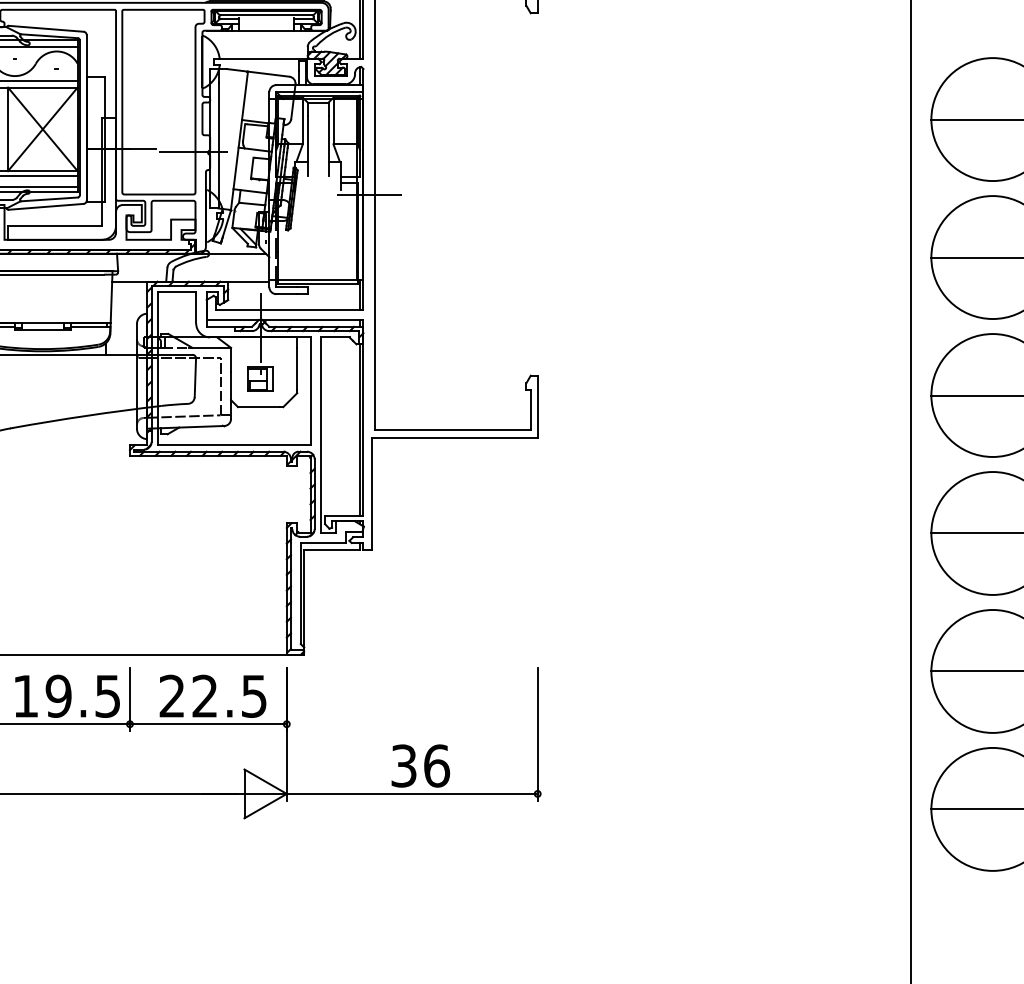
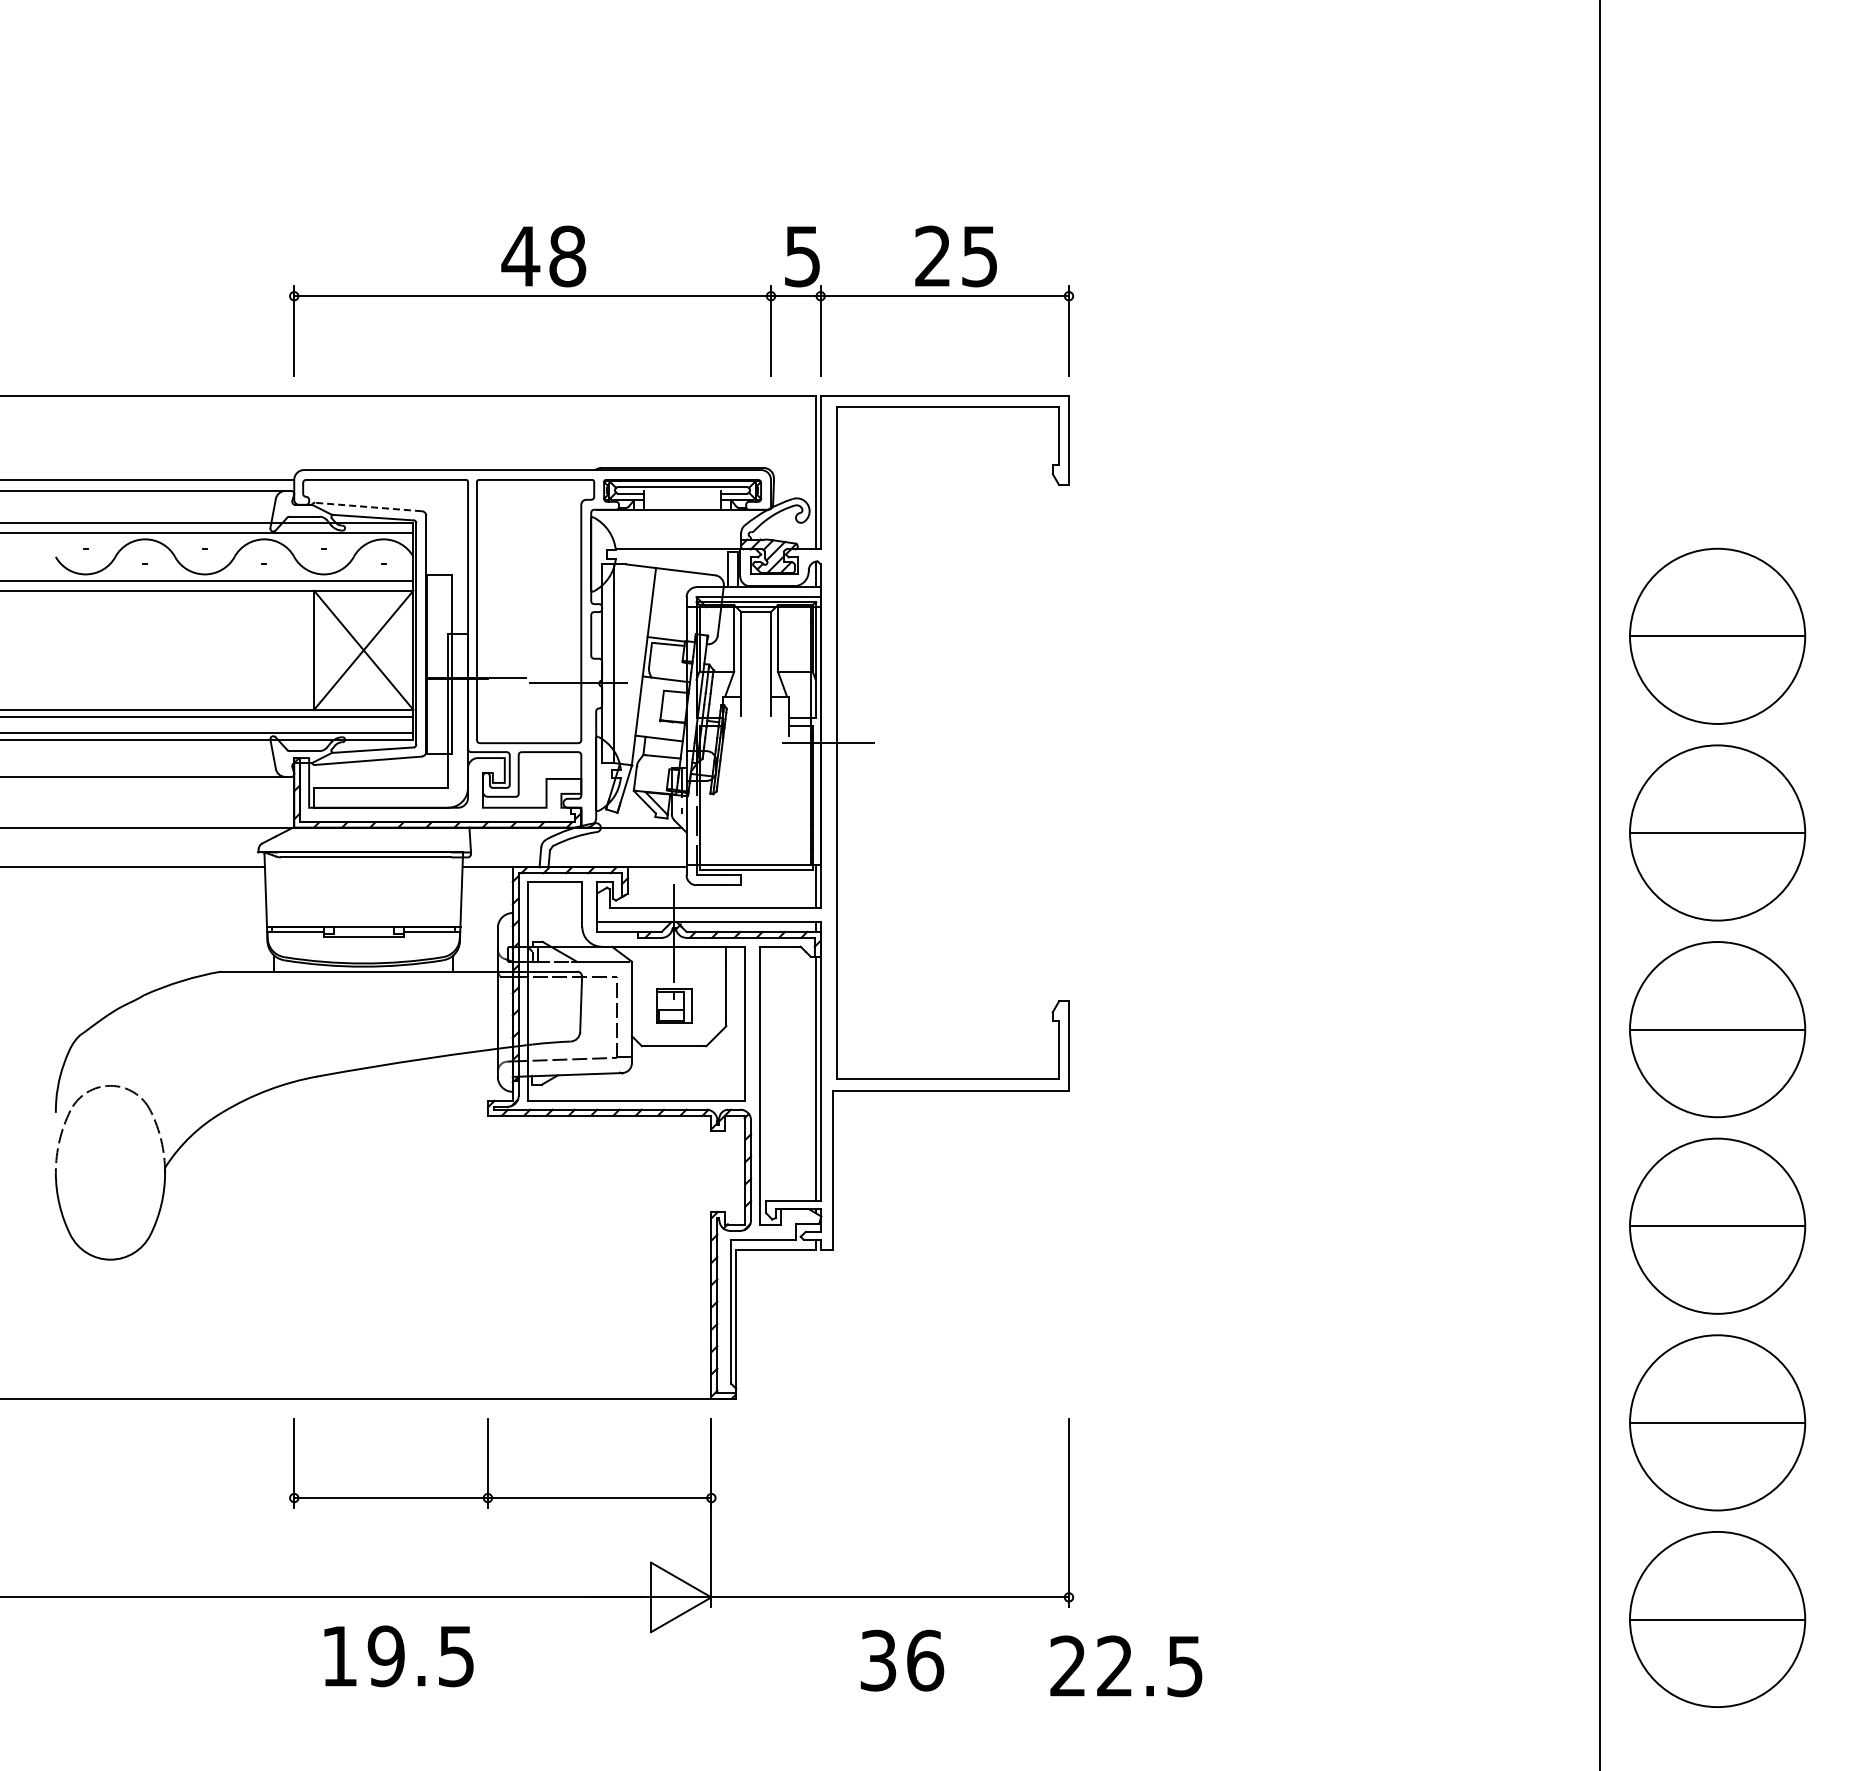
line: (46, 29) -> (368, 507), solid -> dashed
text: (67, 696) -> (398, 1656), moved
text: (213, 696) -> (1126, 1666), moved
text: (420, 765) -> (902, 1660), moved

